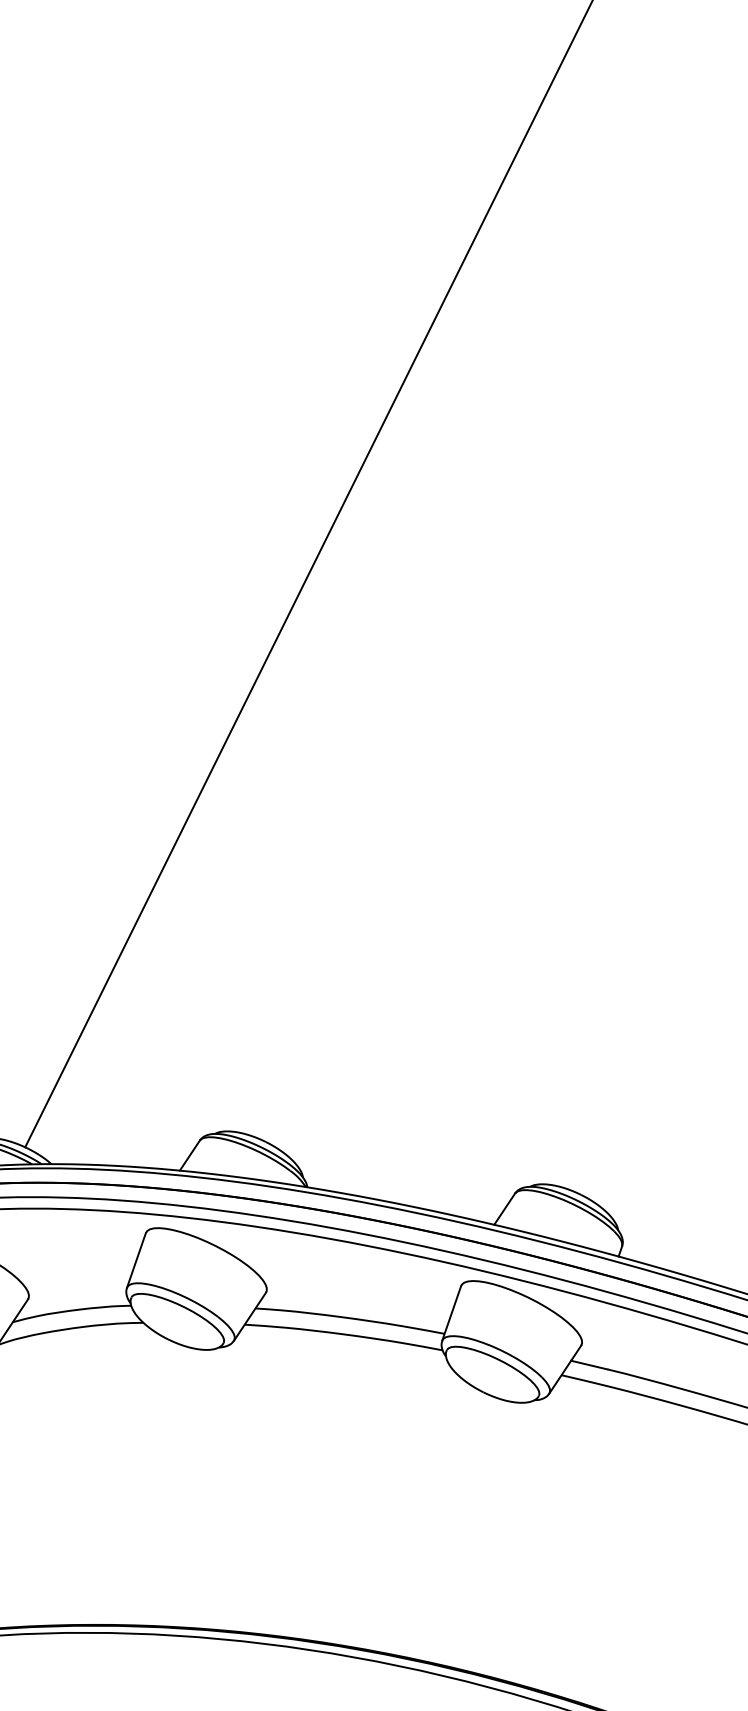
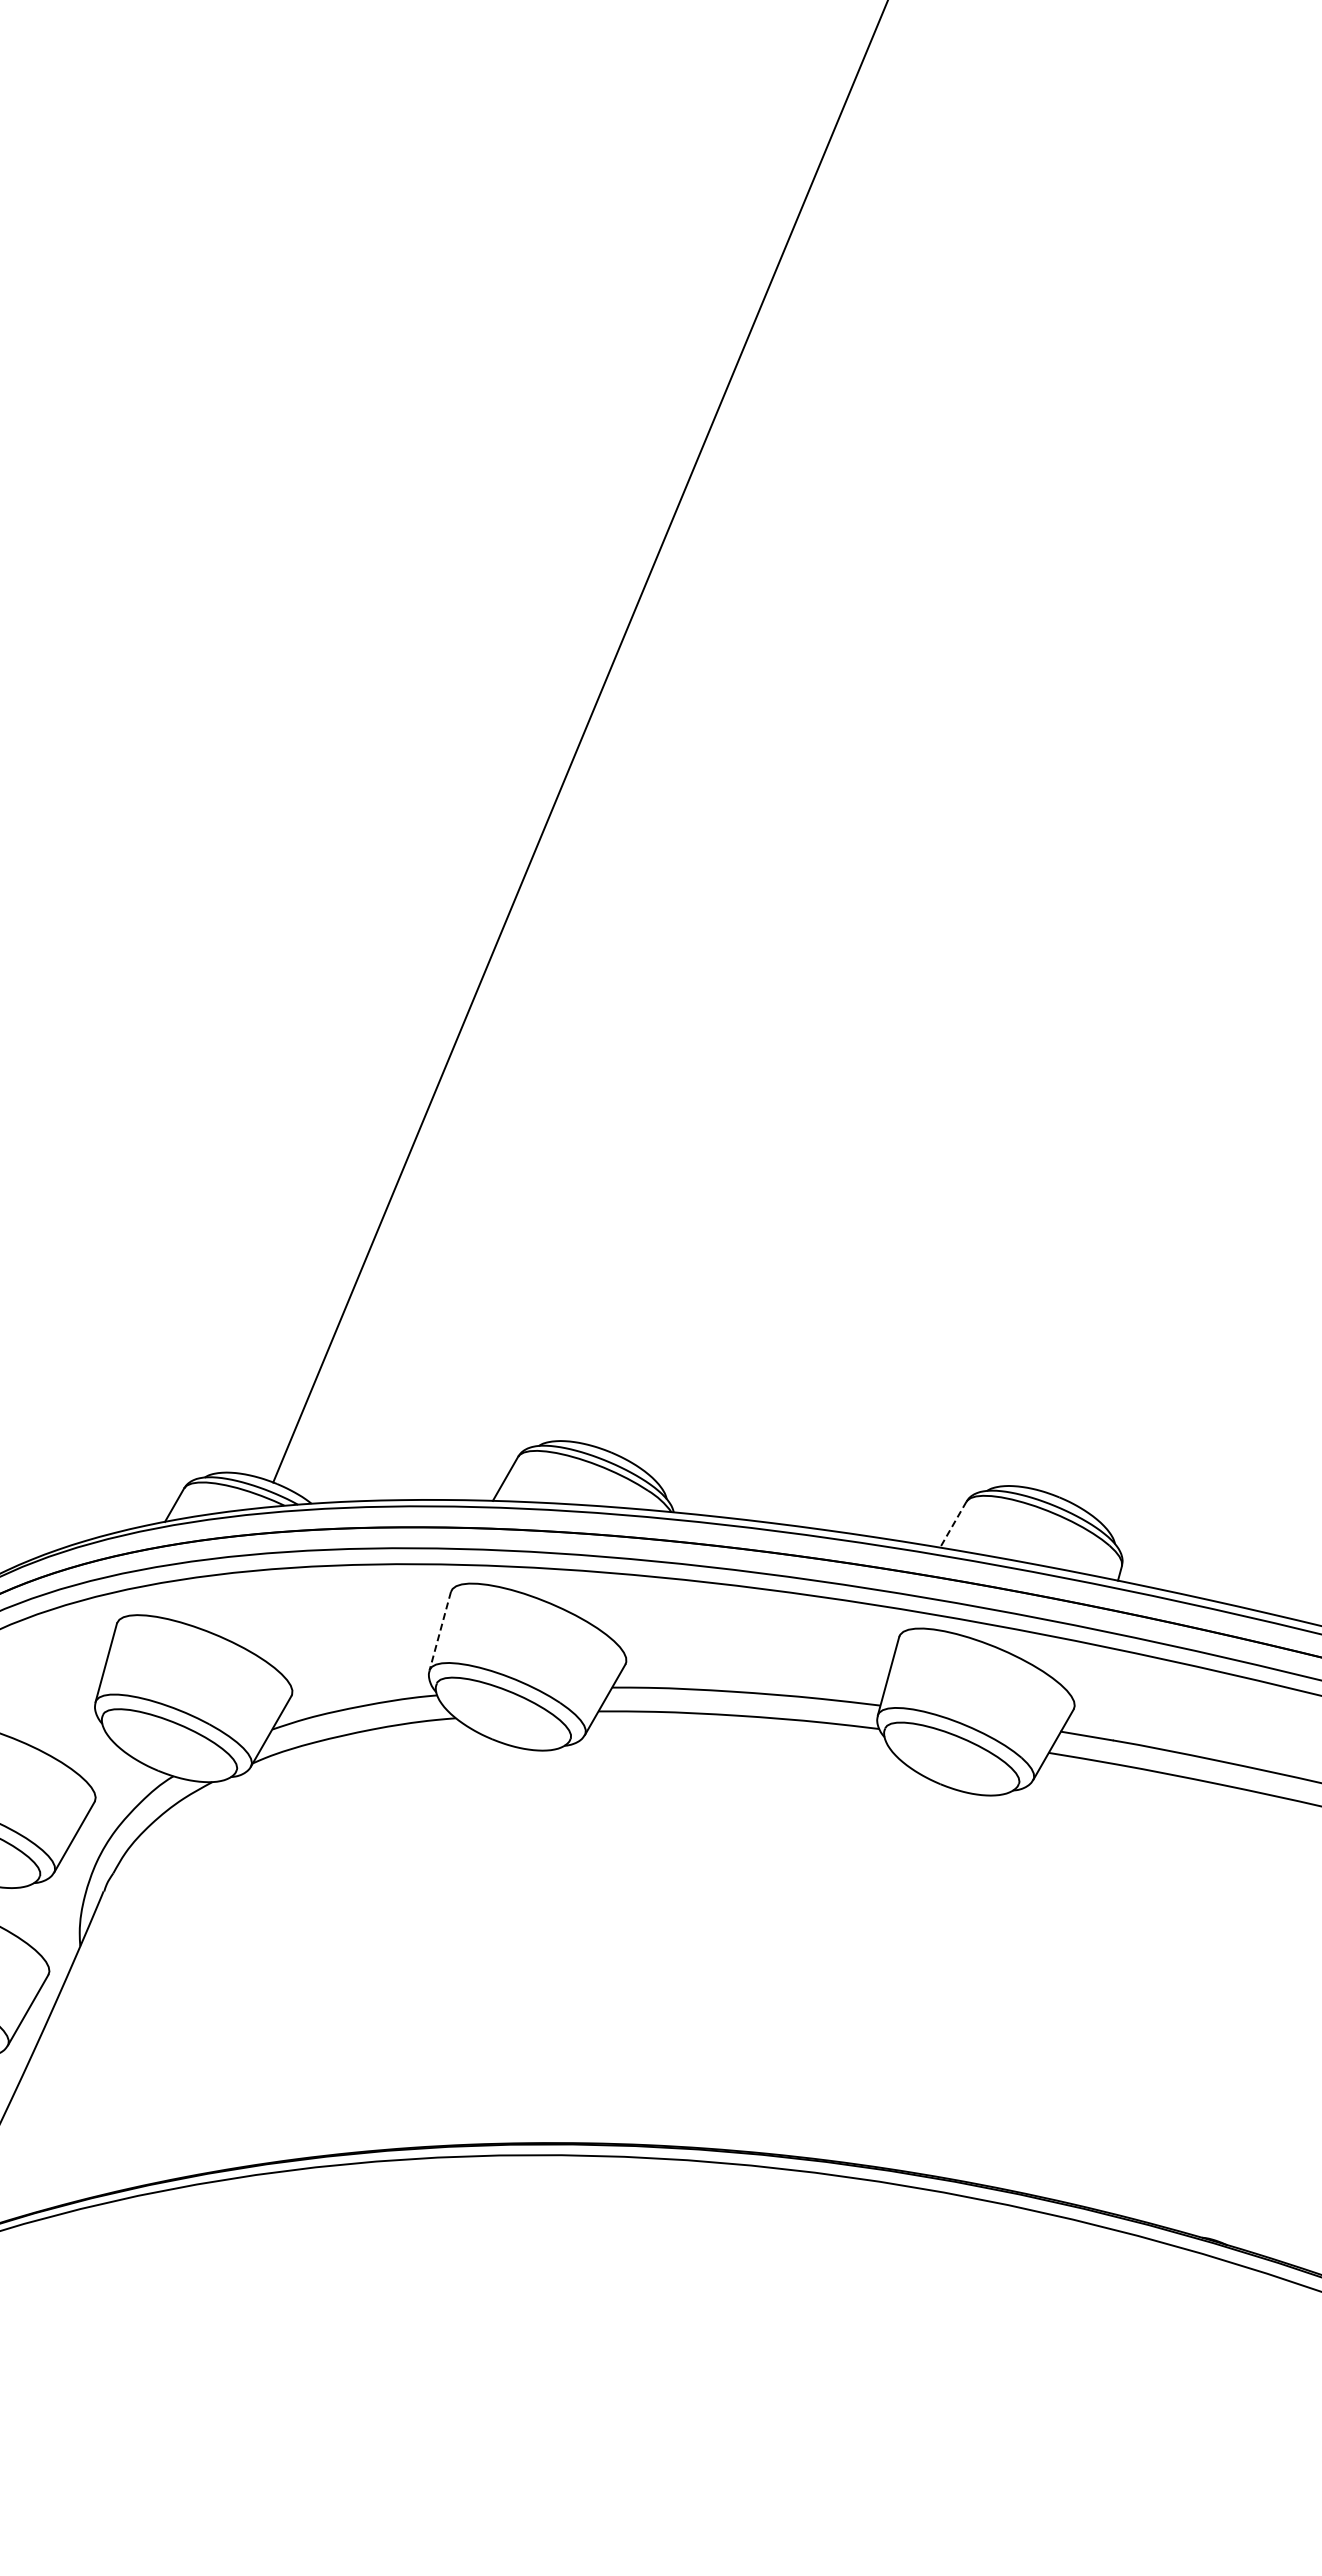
line: (504, 1209) -> (953, 1525), solid -> dashed
line: (136, 1260) -> (440, 1631), solid -> dashed

